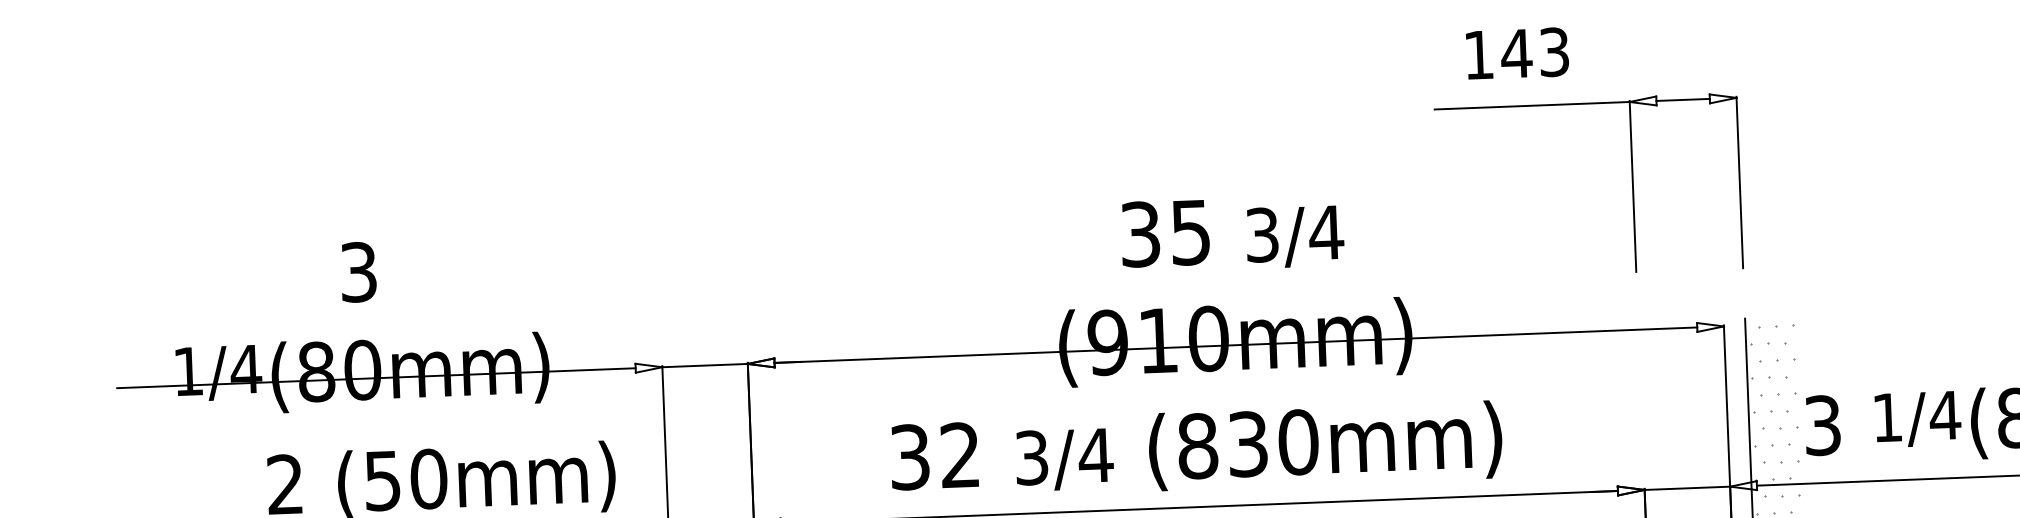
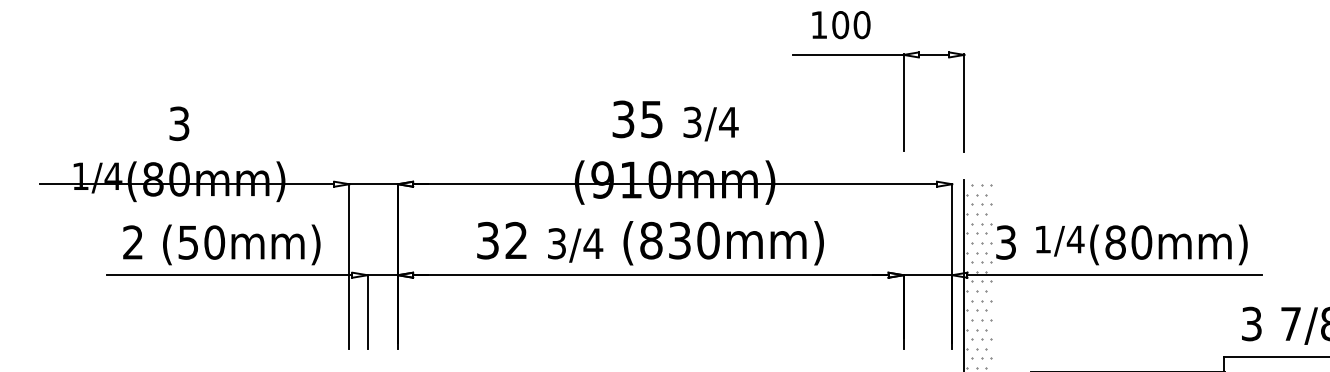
text: (1534, 53) -> (850, 25), 143 -> 100

